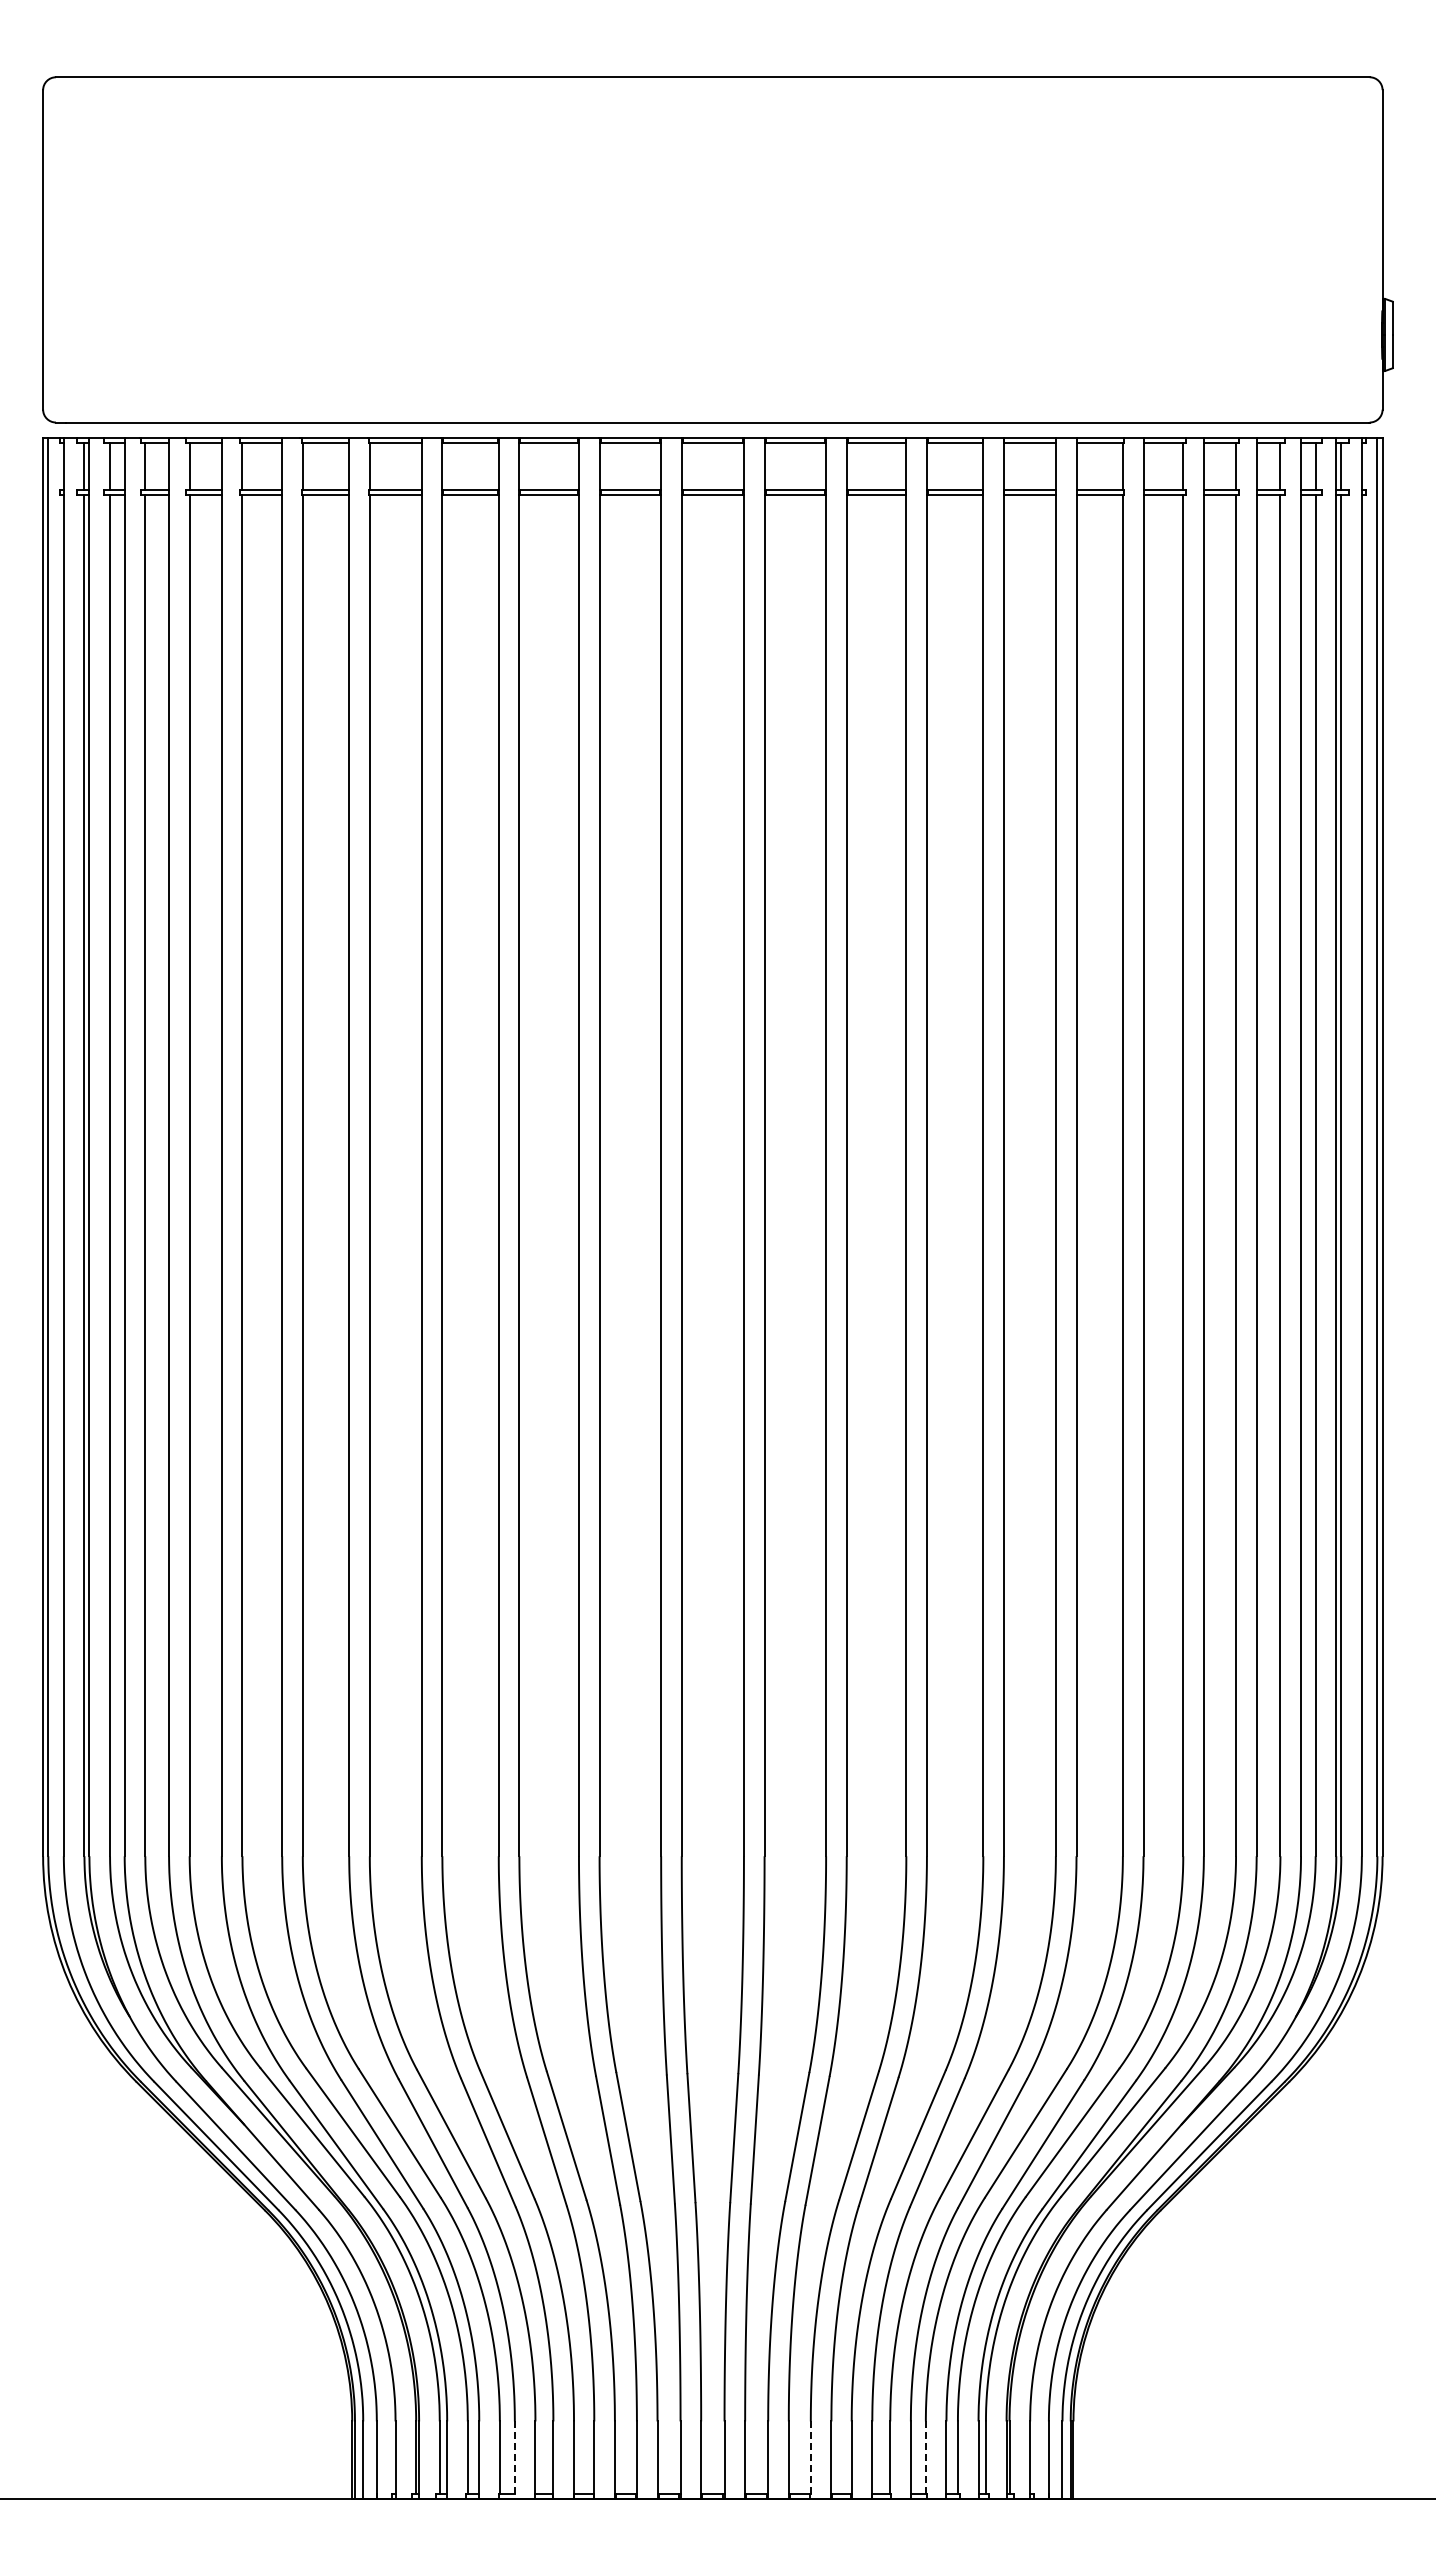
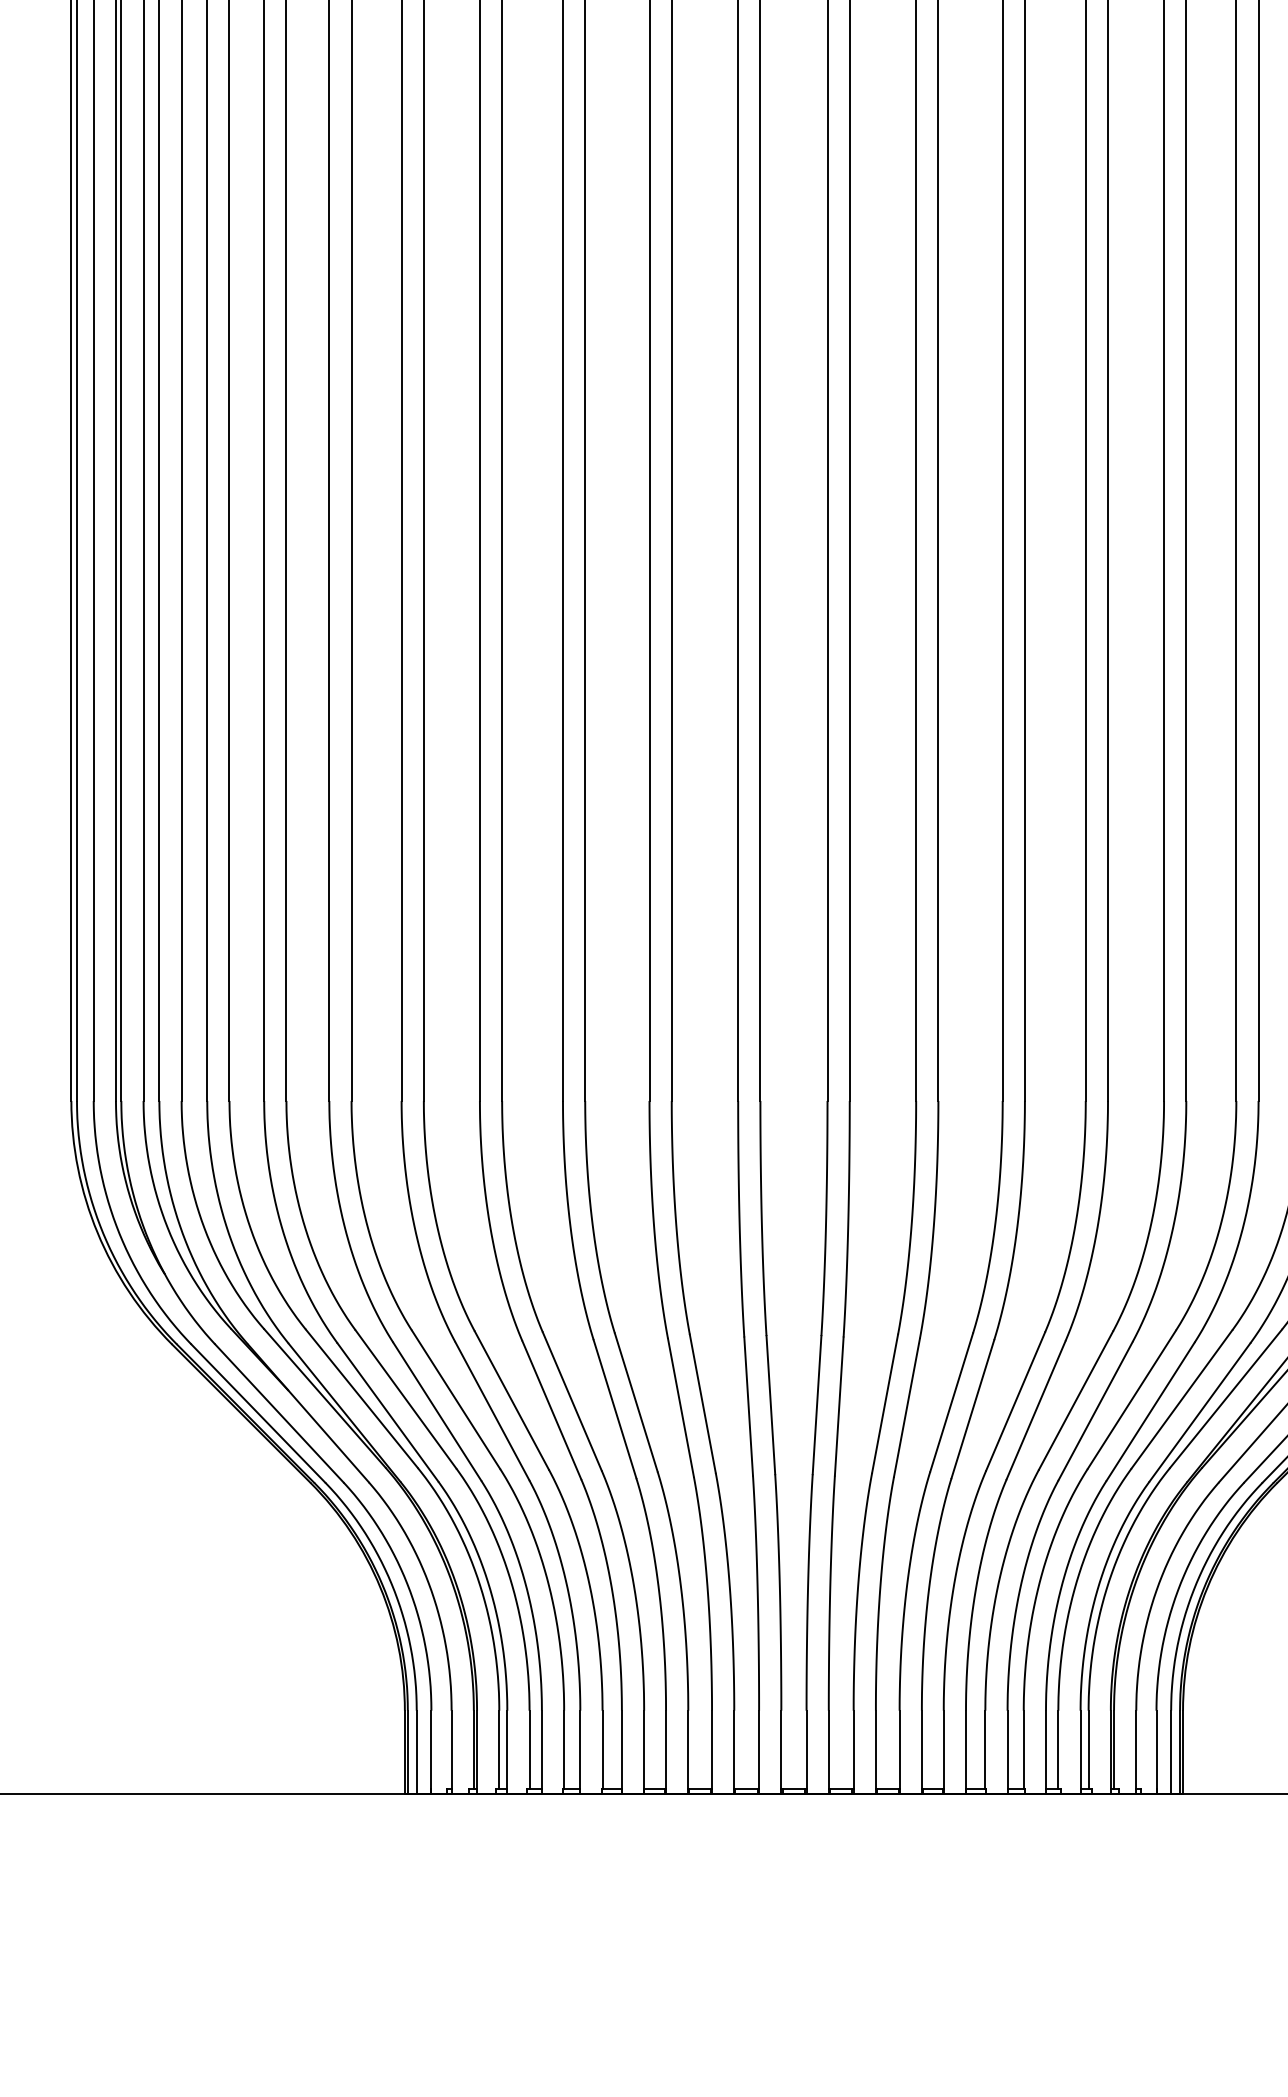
line: (925, 2458) -> (1023, 1750), dashed -> solid
line: (514, 2460) -> (579, 1752), dashed -> solid
line: (810, 2460) -> (899, 1752), dashed -> solid

